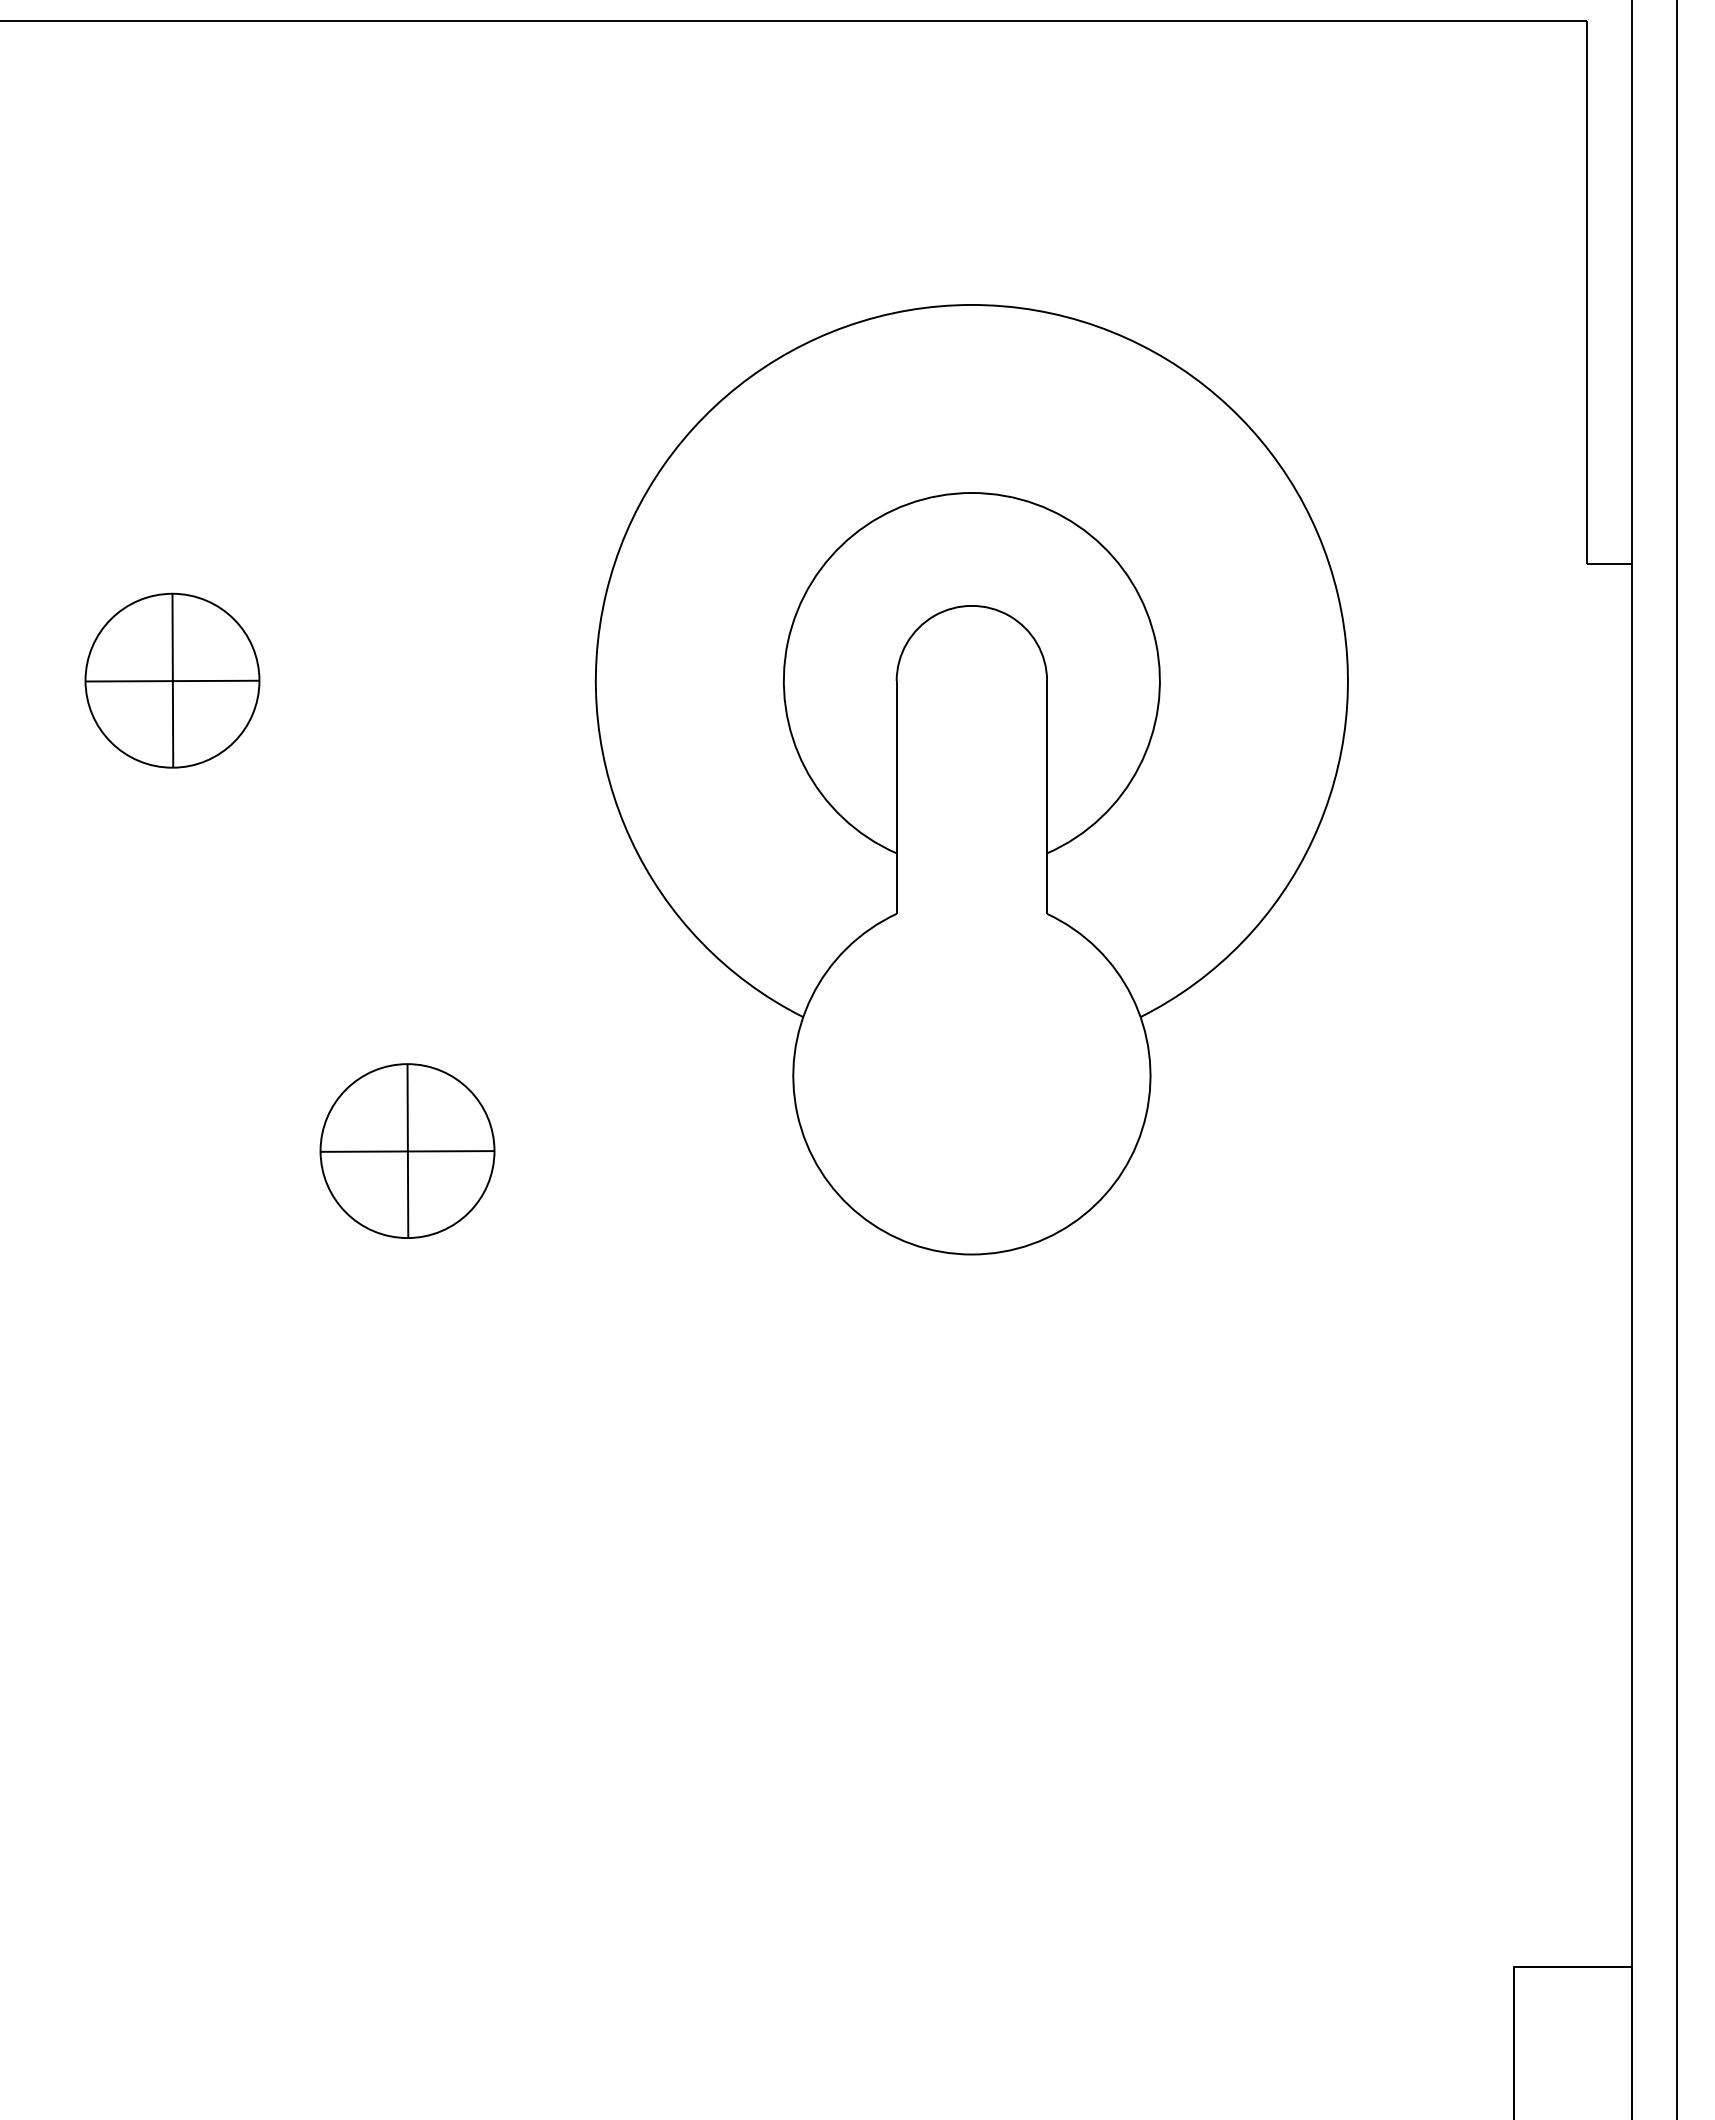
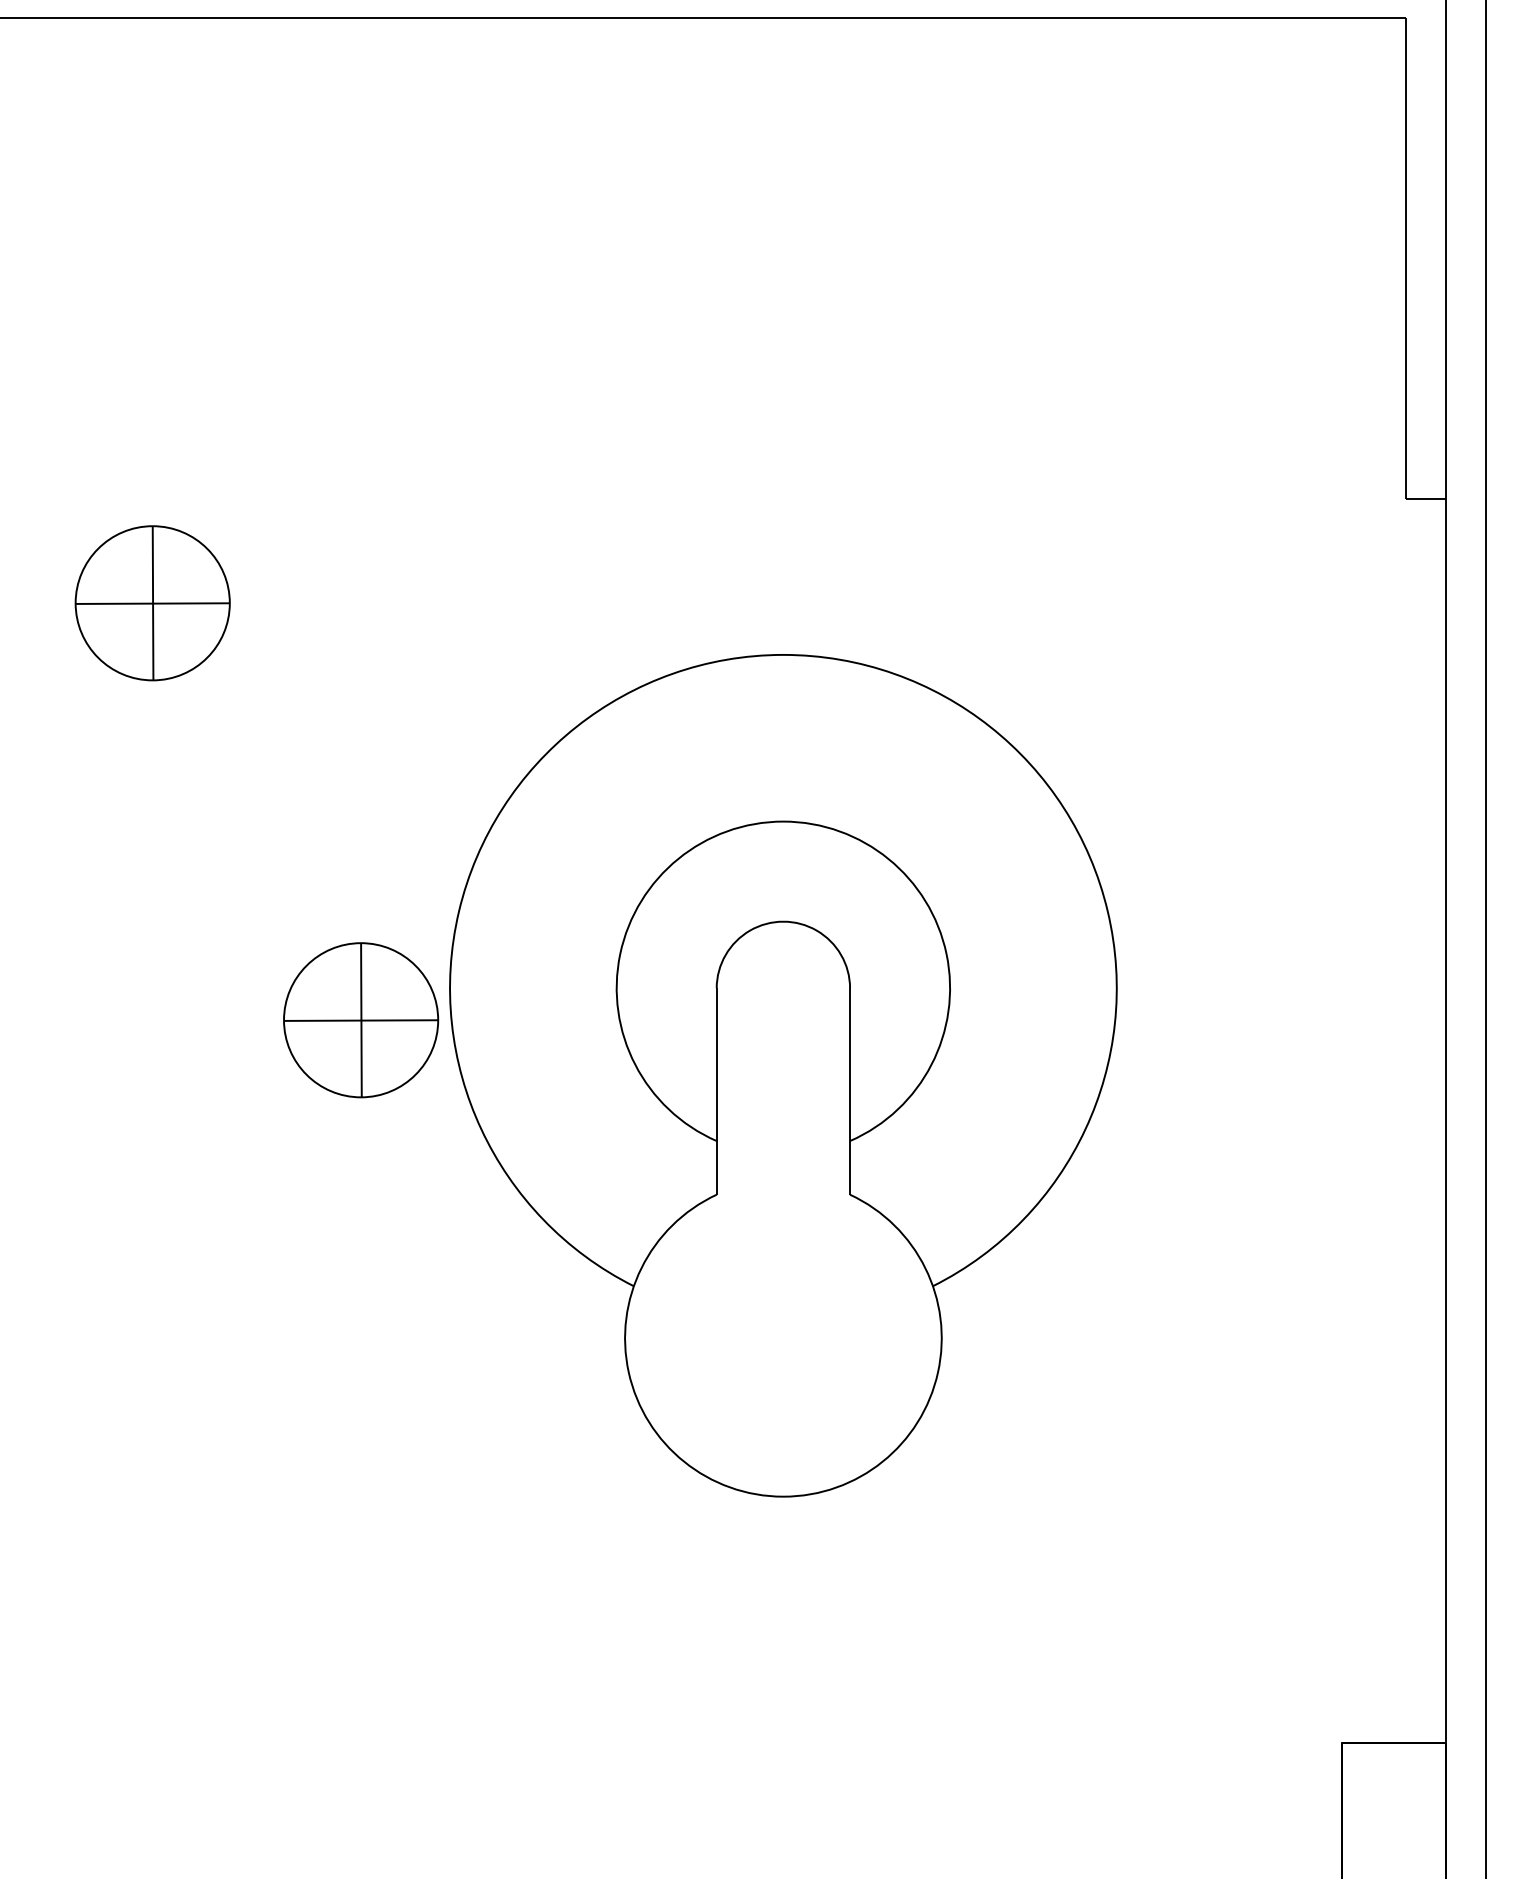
part: (971, 779) -> (783, 1075), moved

